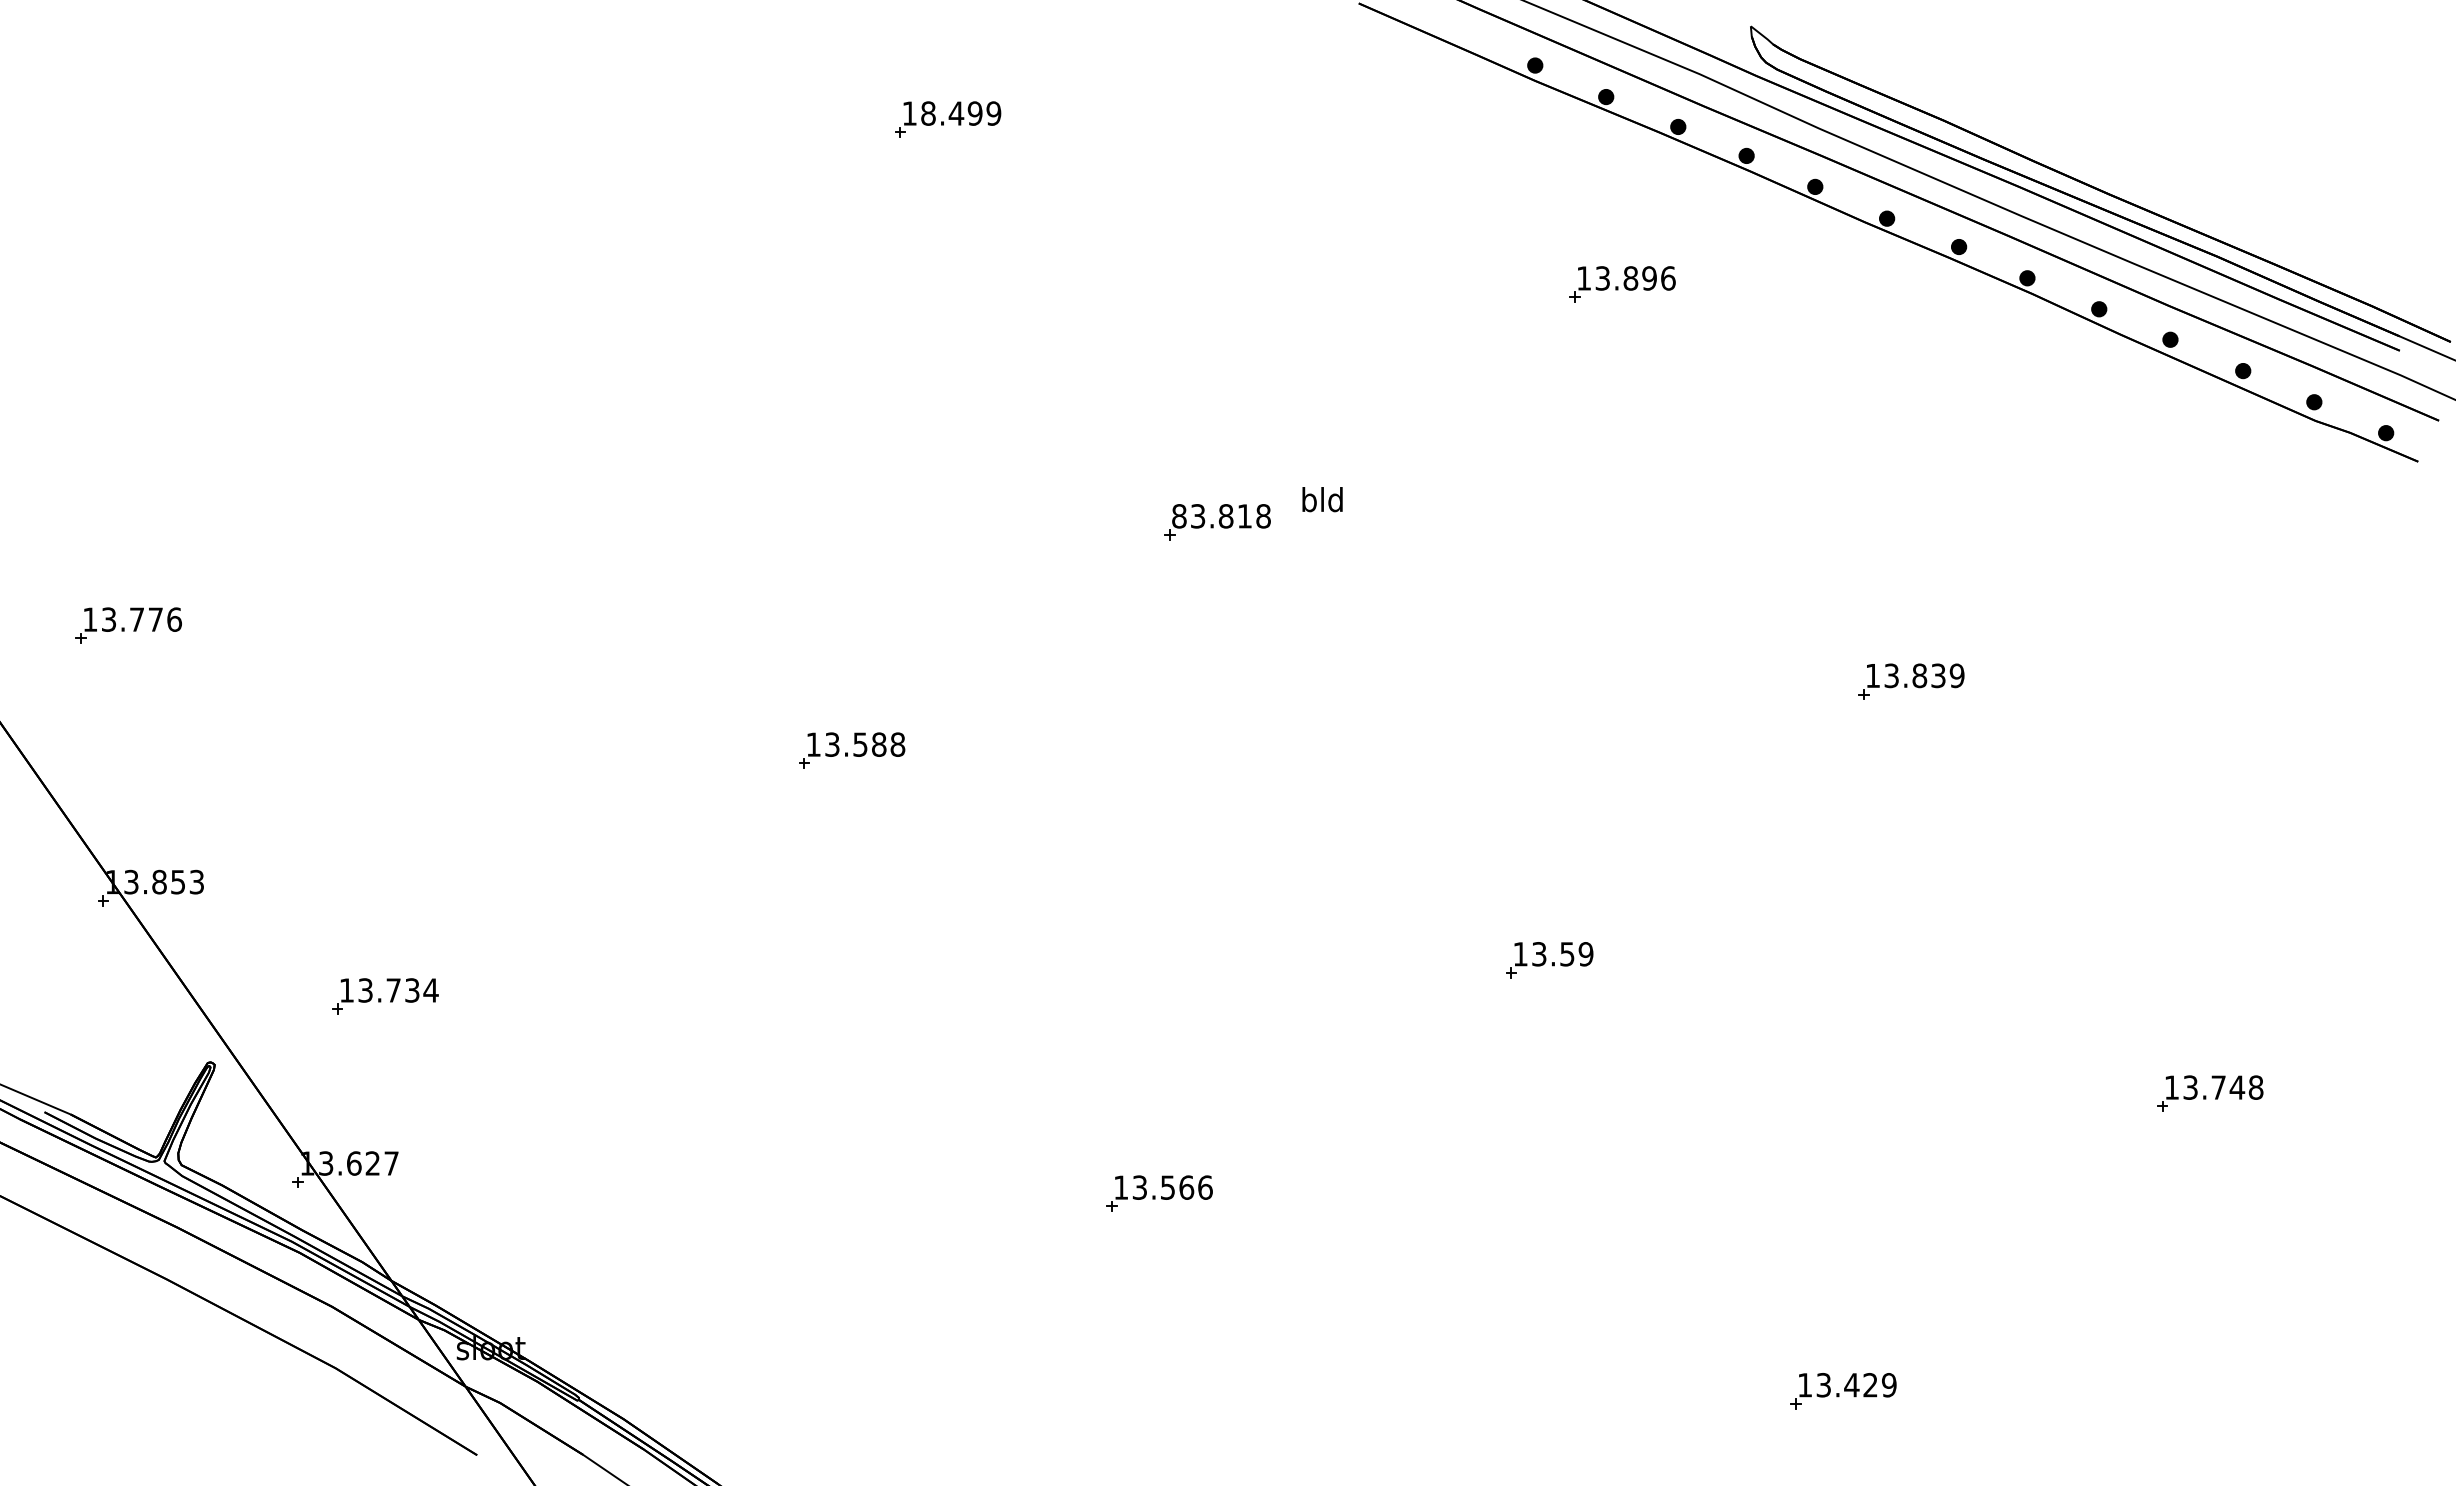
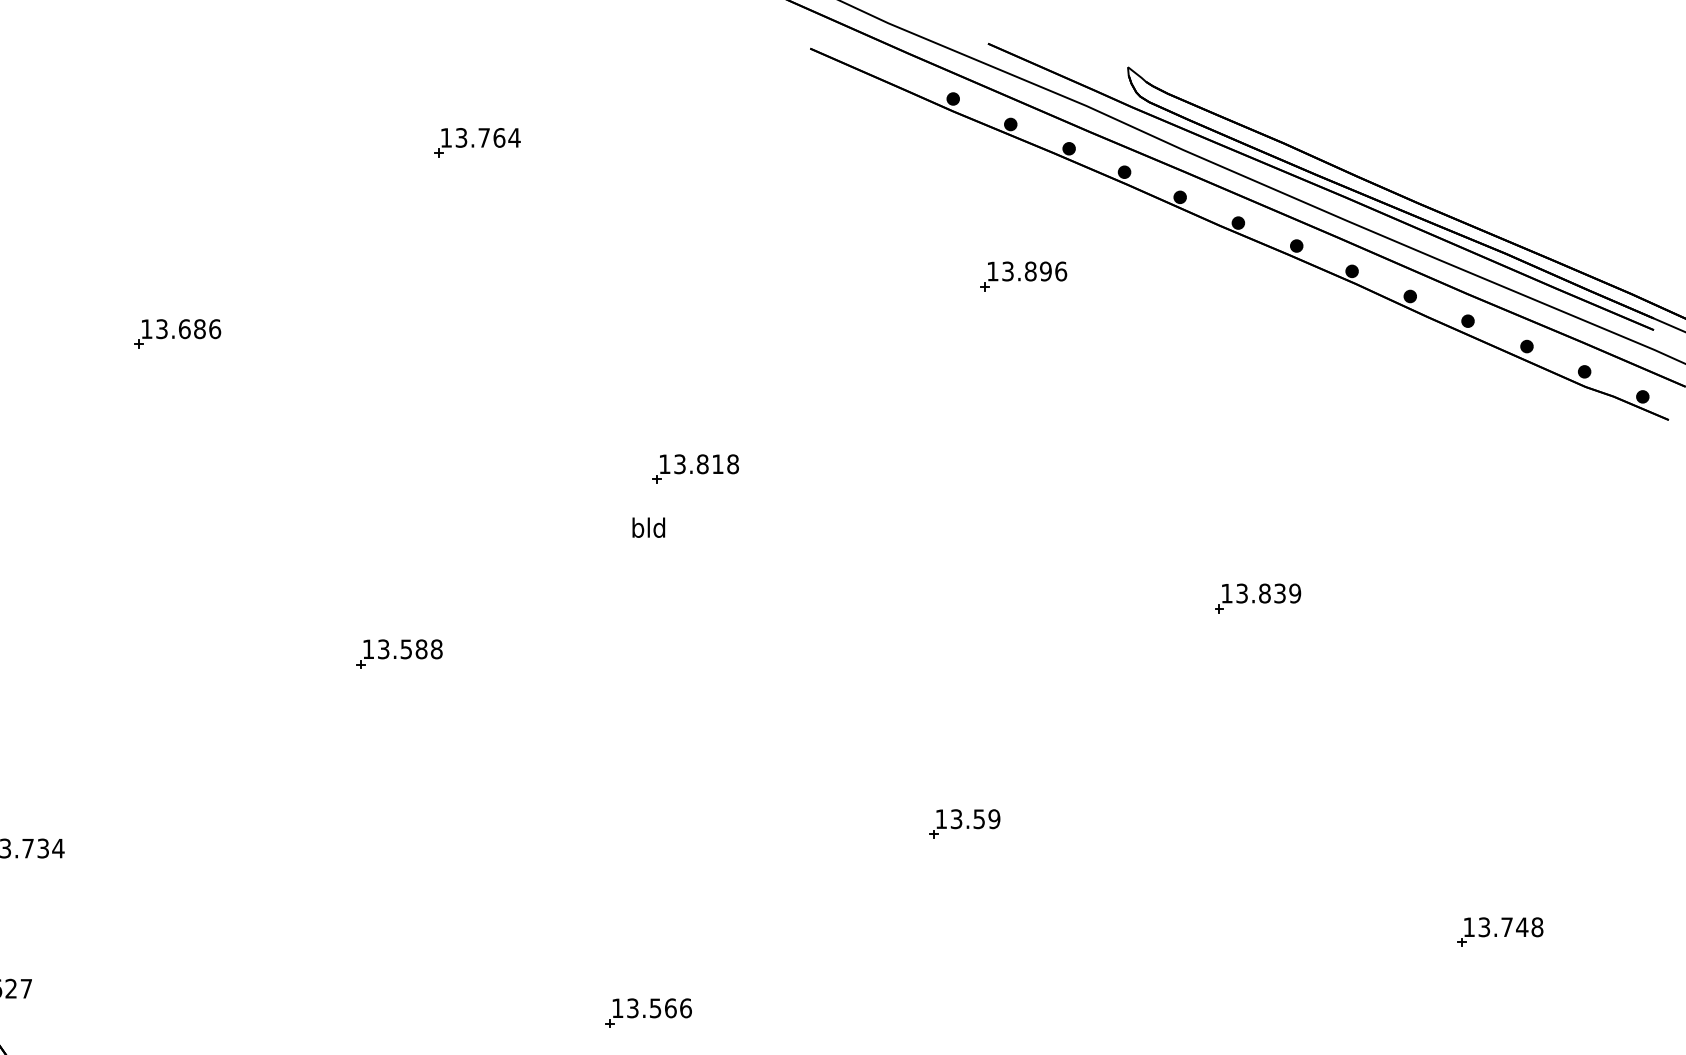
text: (961, 113) -> (488, 137), 18.499 -> 13.764
part: (578, 355) -> (177, 333), added
text: (1322, 499) -> (648, 527), moved
text: (1179, 516) -> (664, 464), 83.818 -> 13.818

